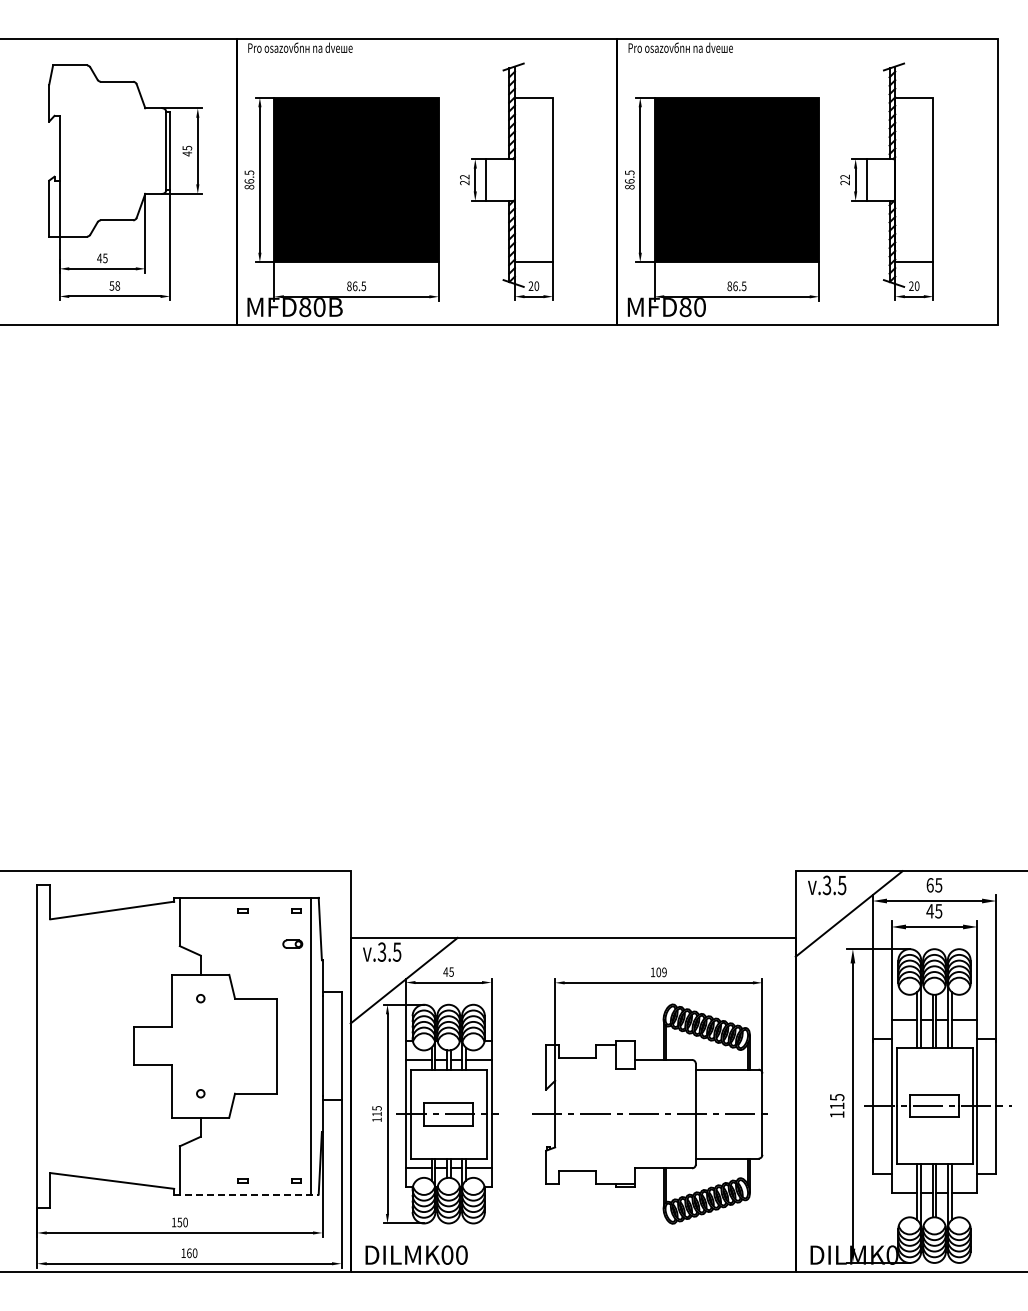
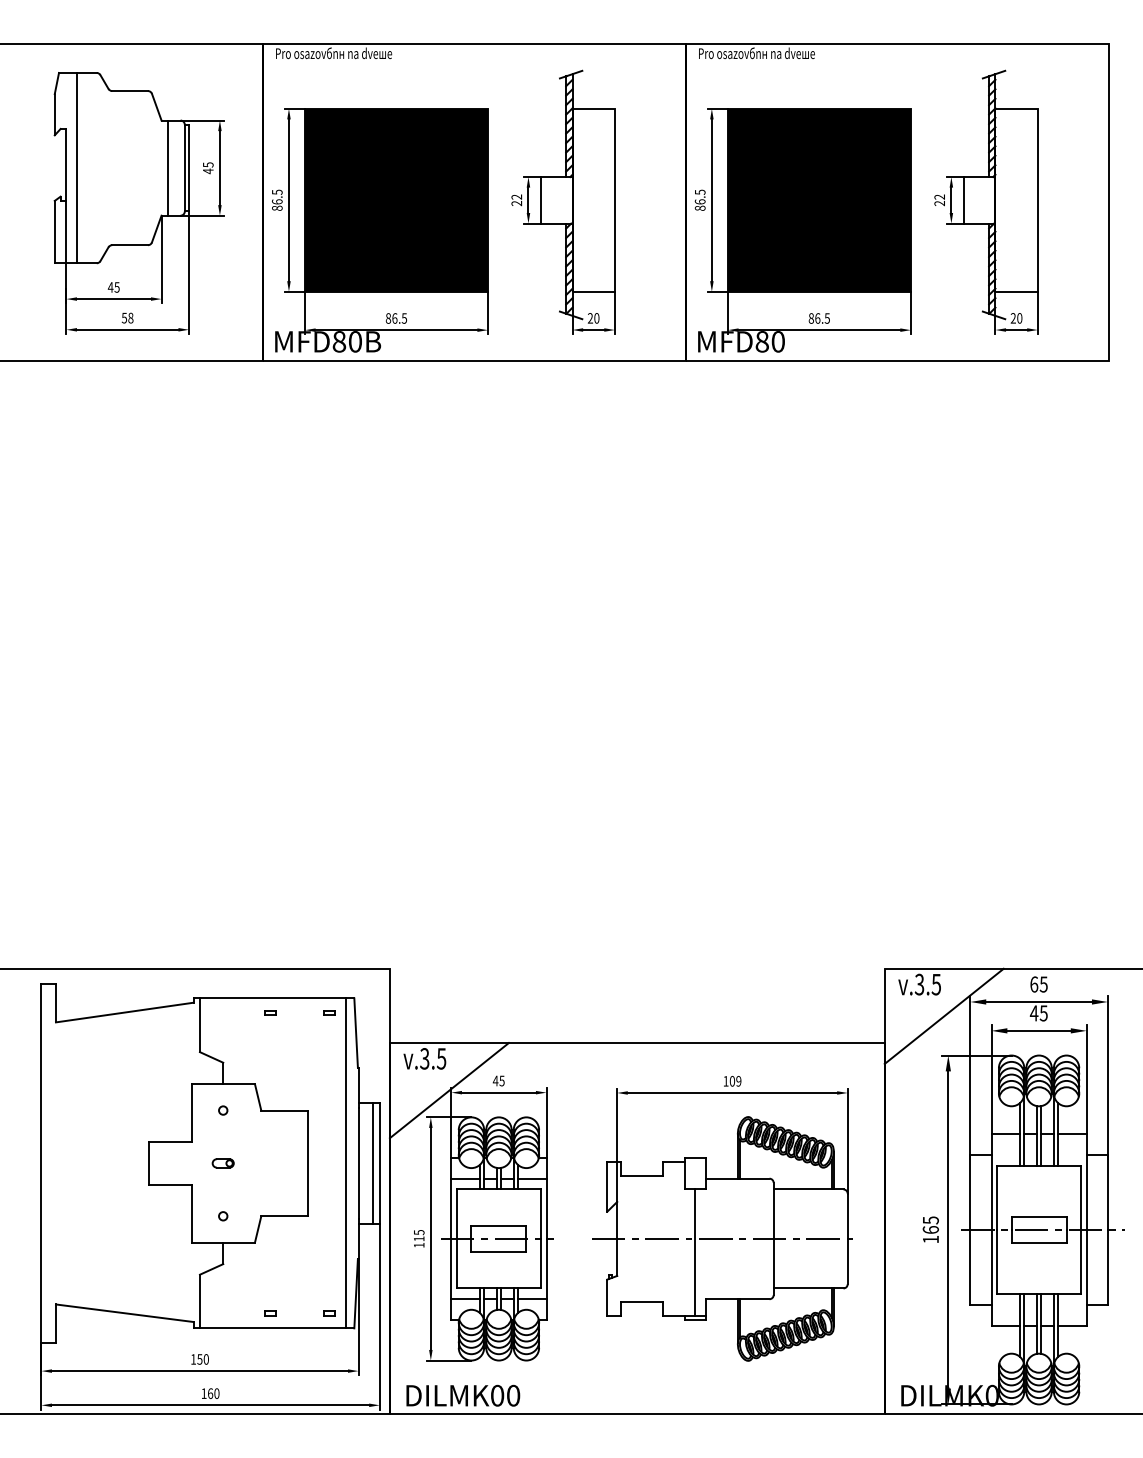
line: (69, 150) -> (77, 167), added
line: (151, 150) -> (168, 167), added
part: (292, 943) -> (222, 1162), moved
line: (335, 1046) -> (373, 1163), added
text: (836, 1105) -> (930, 1229), 115 -> 165
line: (625, 1126) -> (695, 1252), added
line: (246, 1194) -> (274, 1328), dashed -> solid

